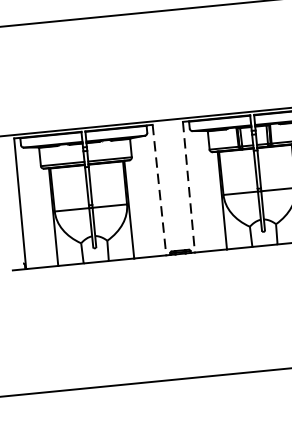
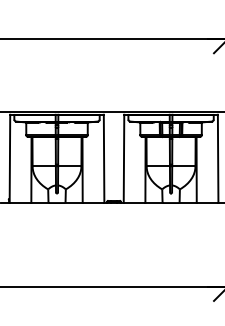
line: (189, 188) -> (124, 159), dashed -> solid
line: (160, 190) -> (104, 159), dashed -> solid

